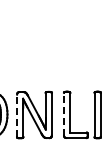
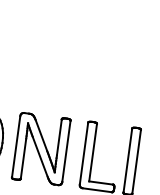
line: (64, 113) -> (84, 152), dashed -> solid
line: (17, 115) -> (16, 146), dashed -> solid

